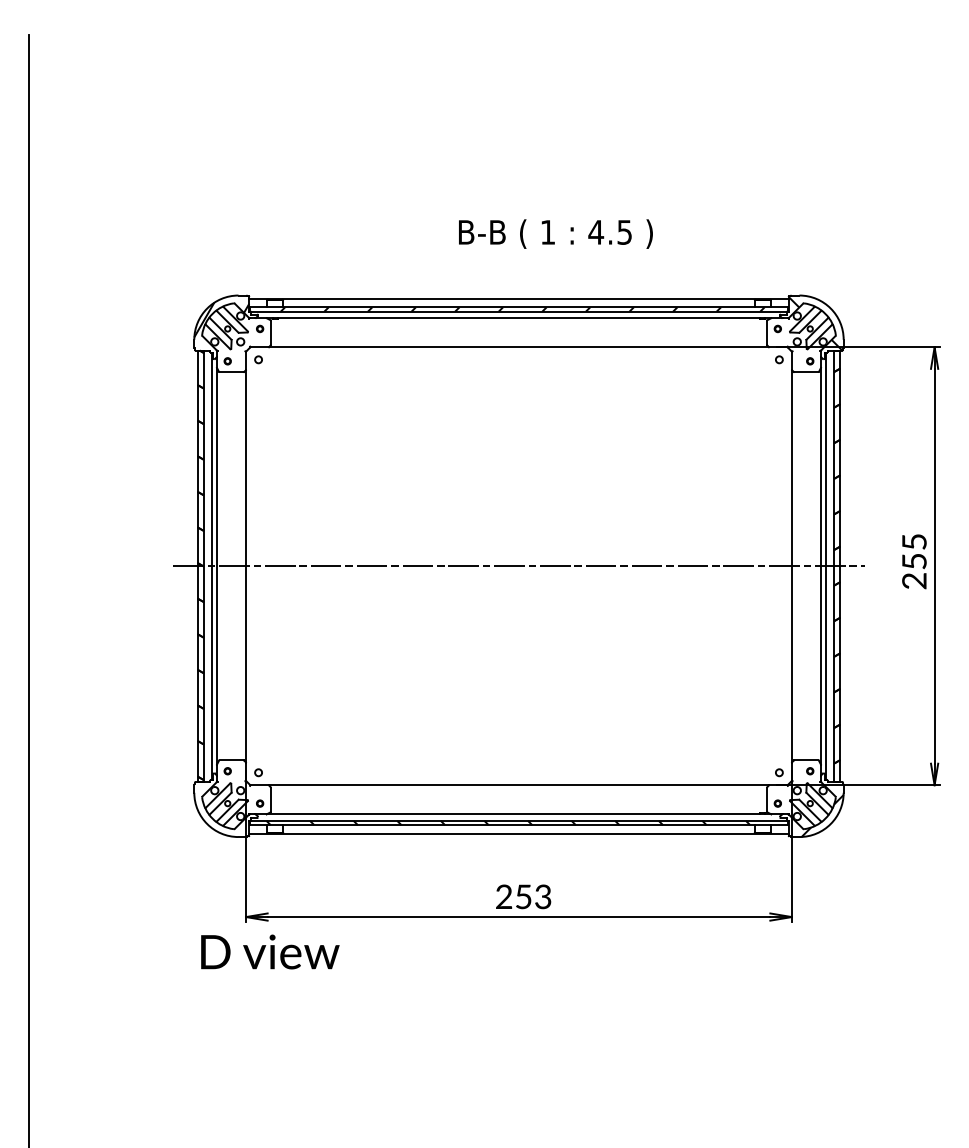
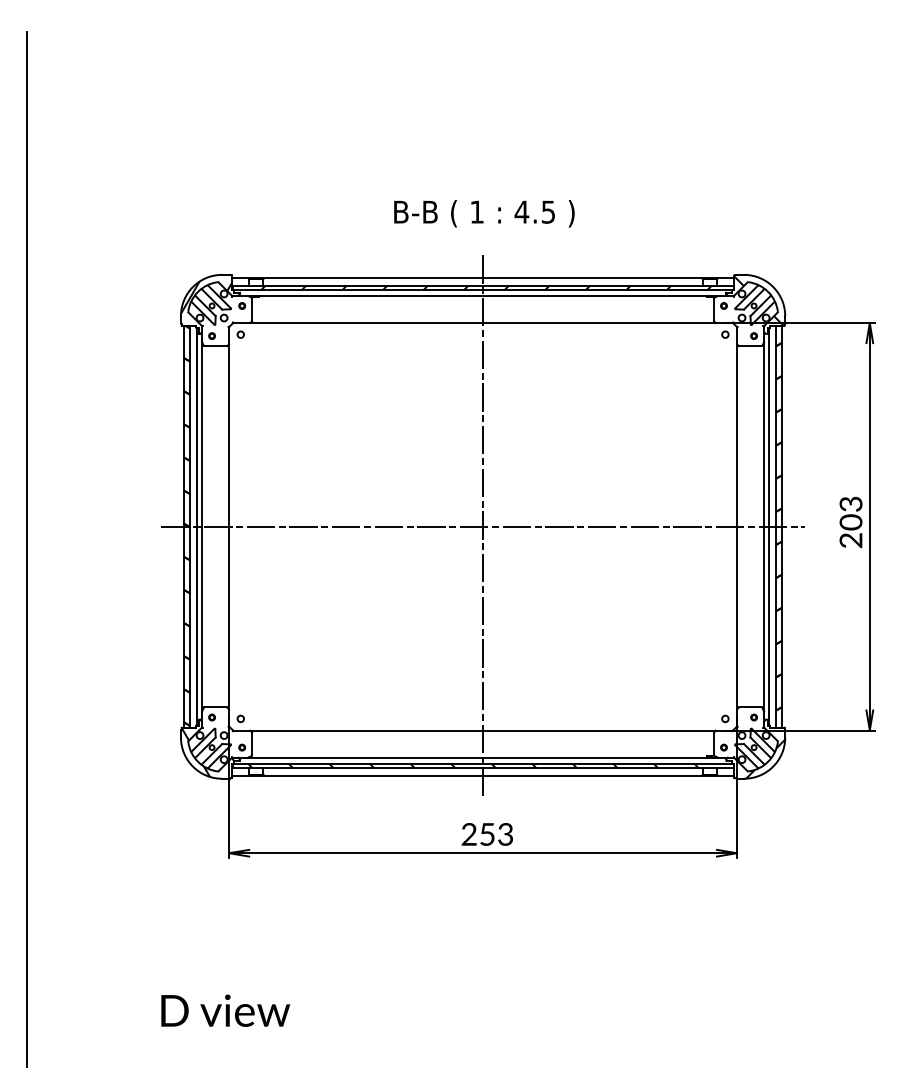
text: (555, 233) -> (484, 213), moved
text: (913, 551) -> (850, 513), 255 -> 203
line: (519, 565) -> (483, 526), added
hatch: (222, 807) -> (207, 751), added
text: (270, 951) -> (225, 1010), moved

